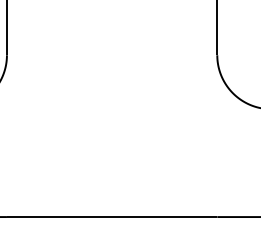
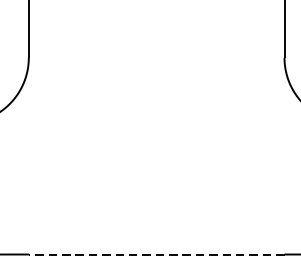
line: (111, 217) -> (155, 255), solid -> dashed

